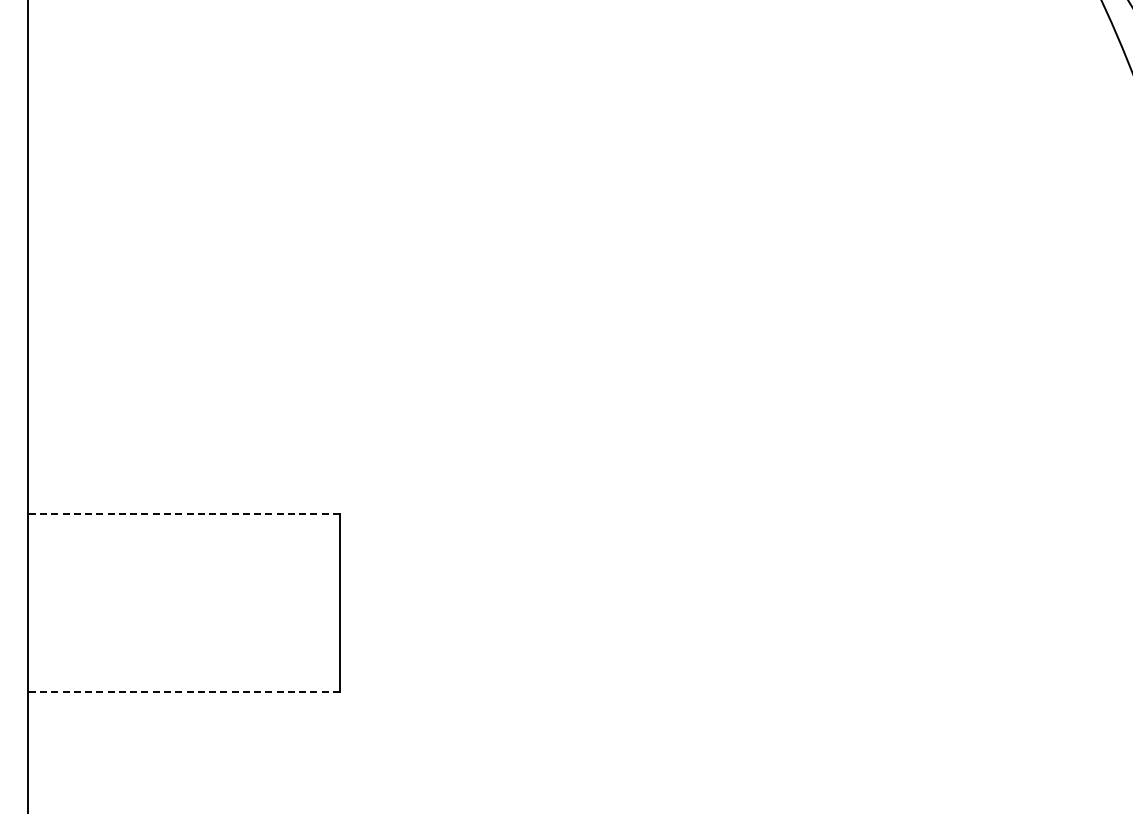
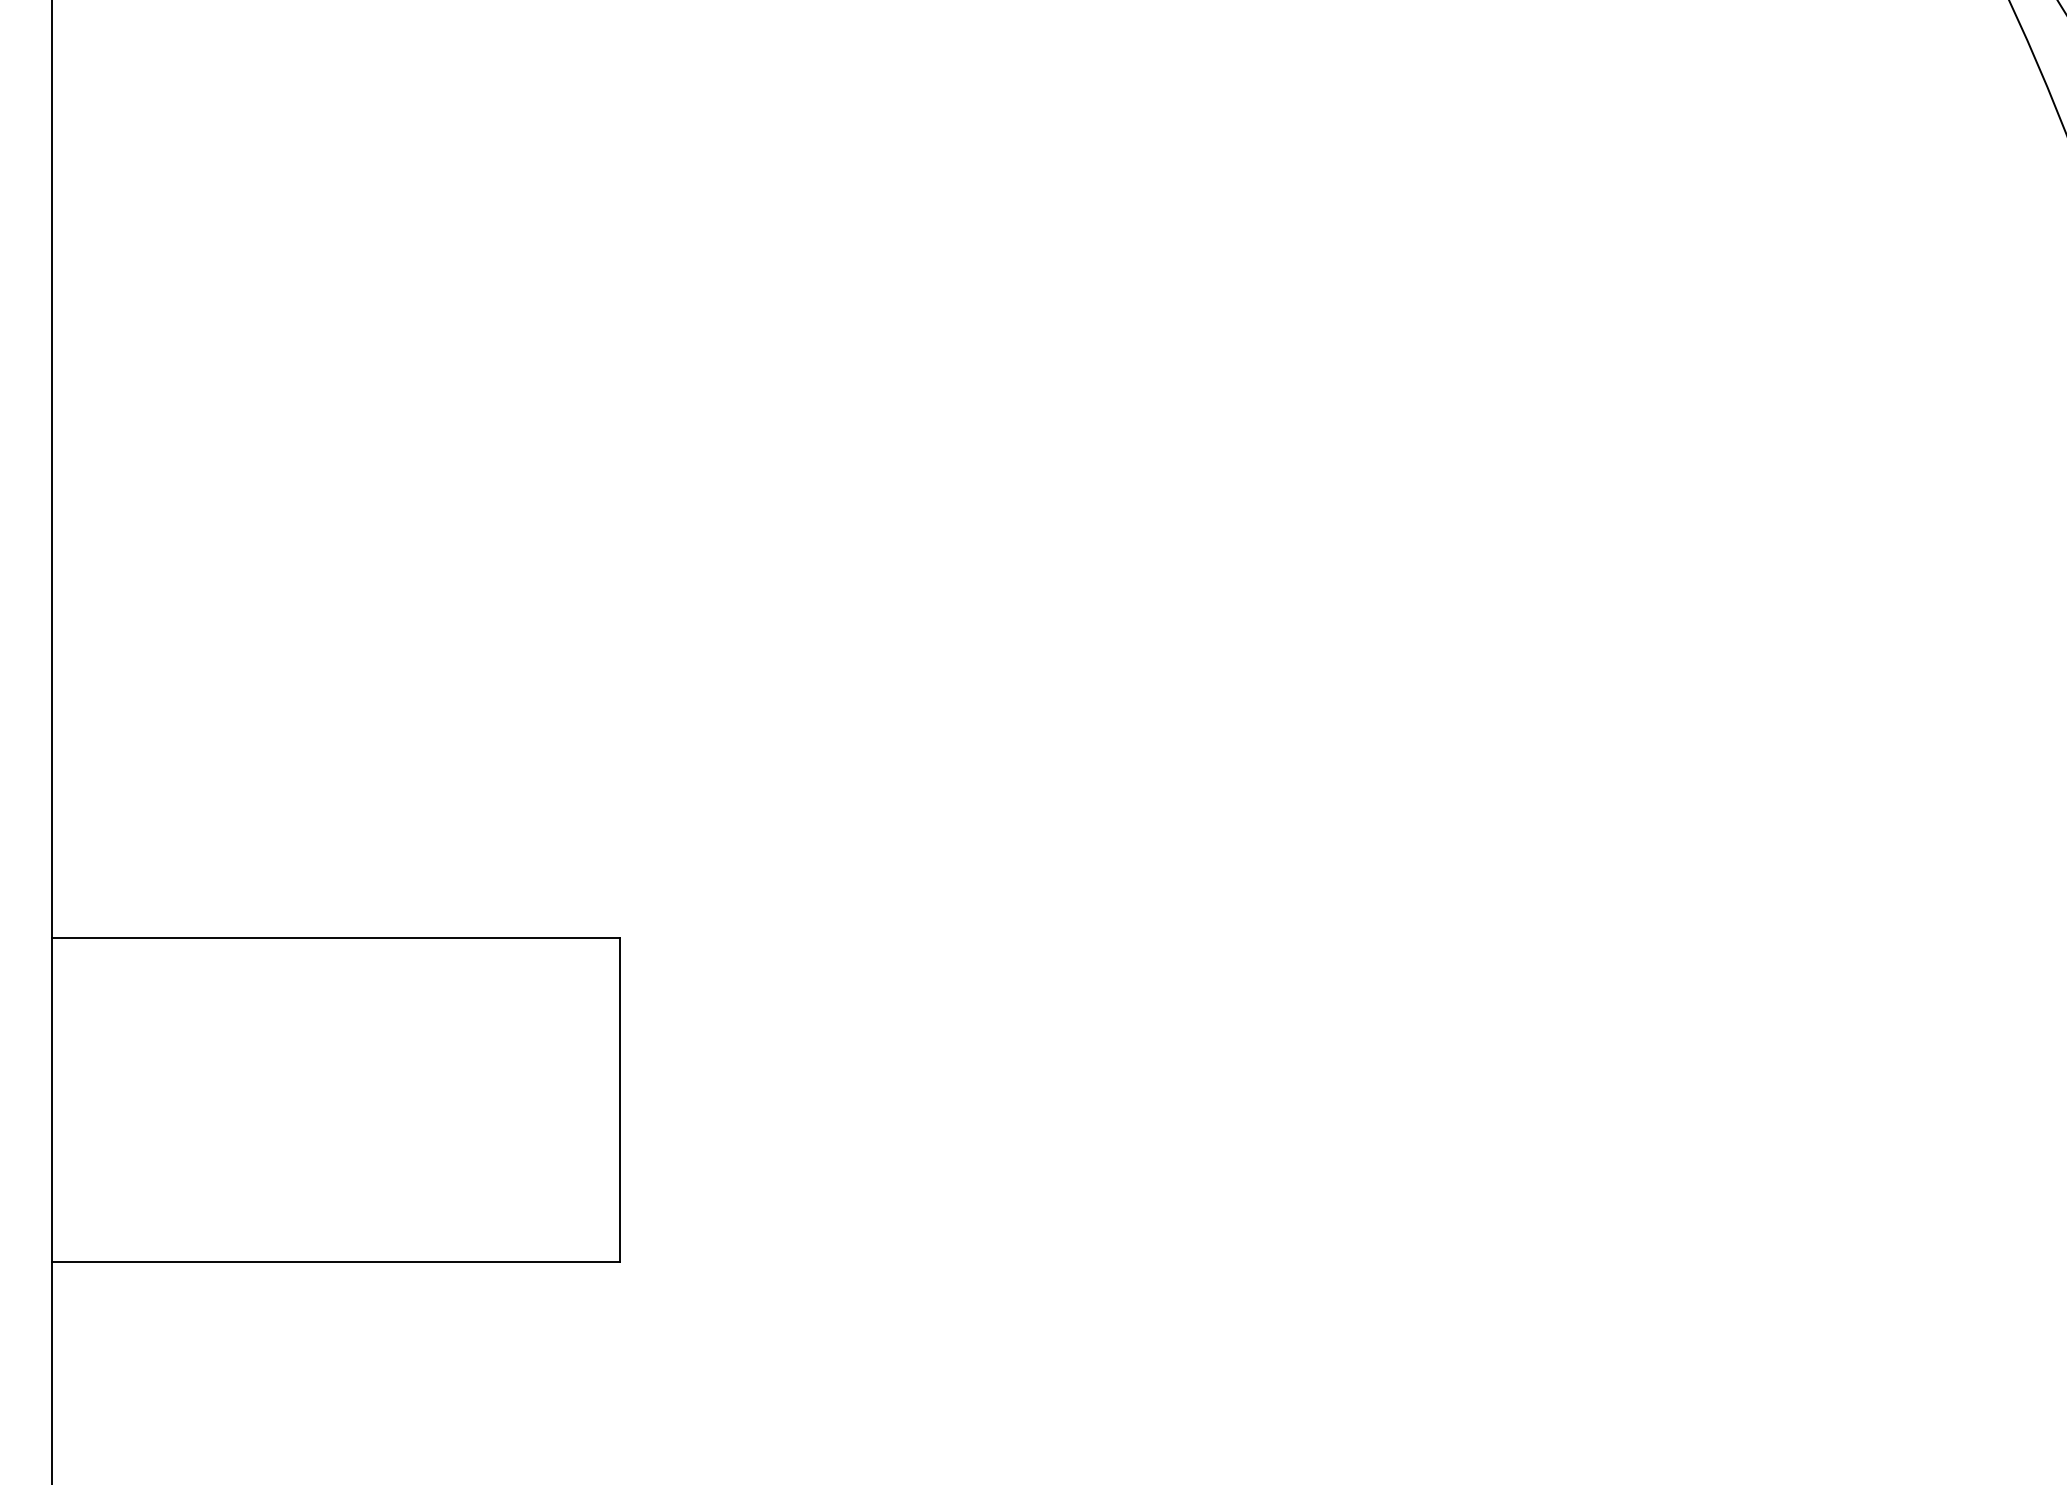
line: (184, 514) -> (336, 938), dashed -> solid
line: (184, 692) -> (336, 1263), dashed -> solid

